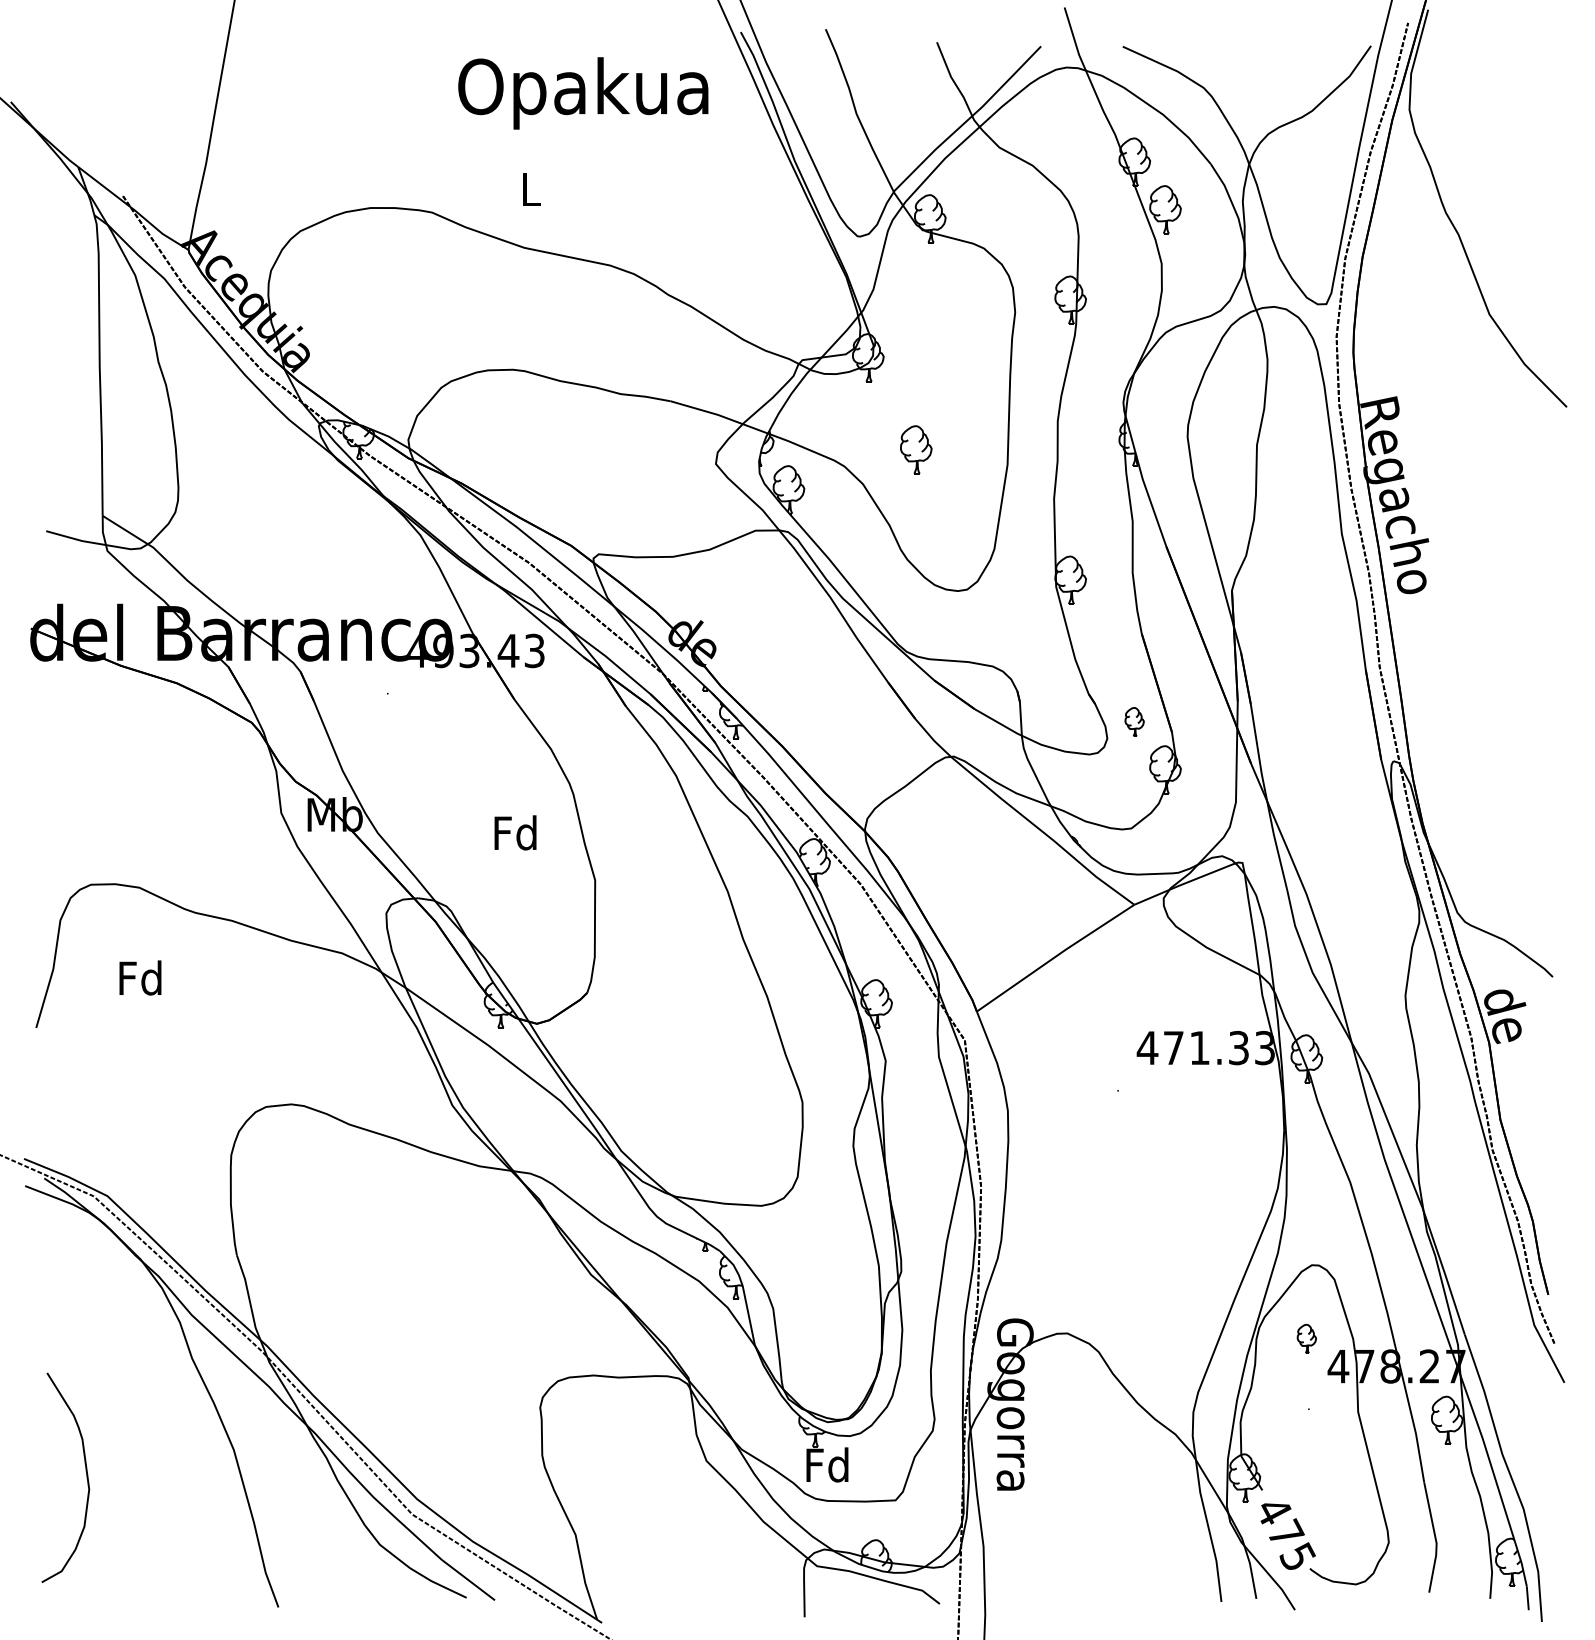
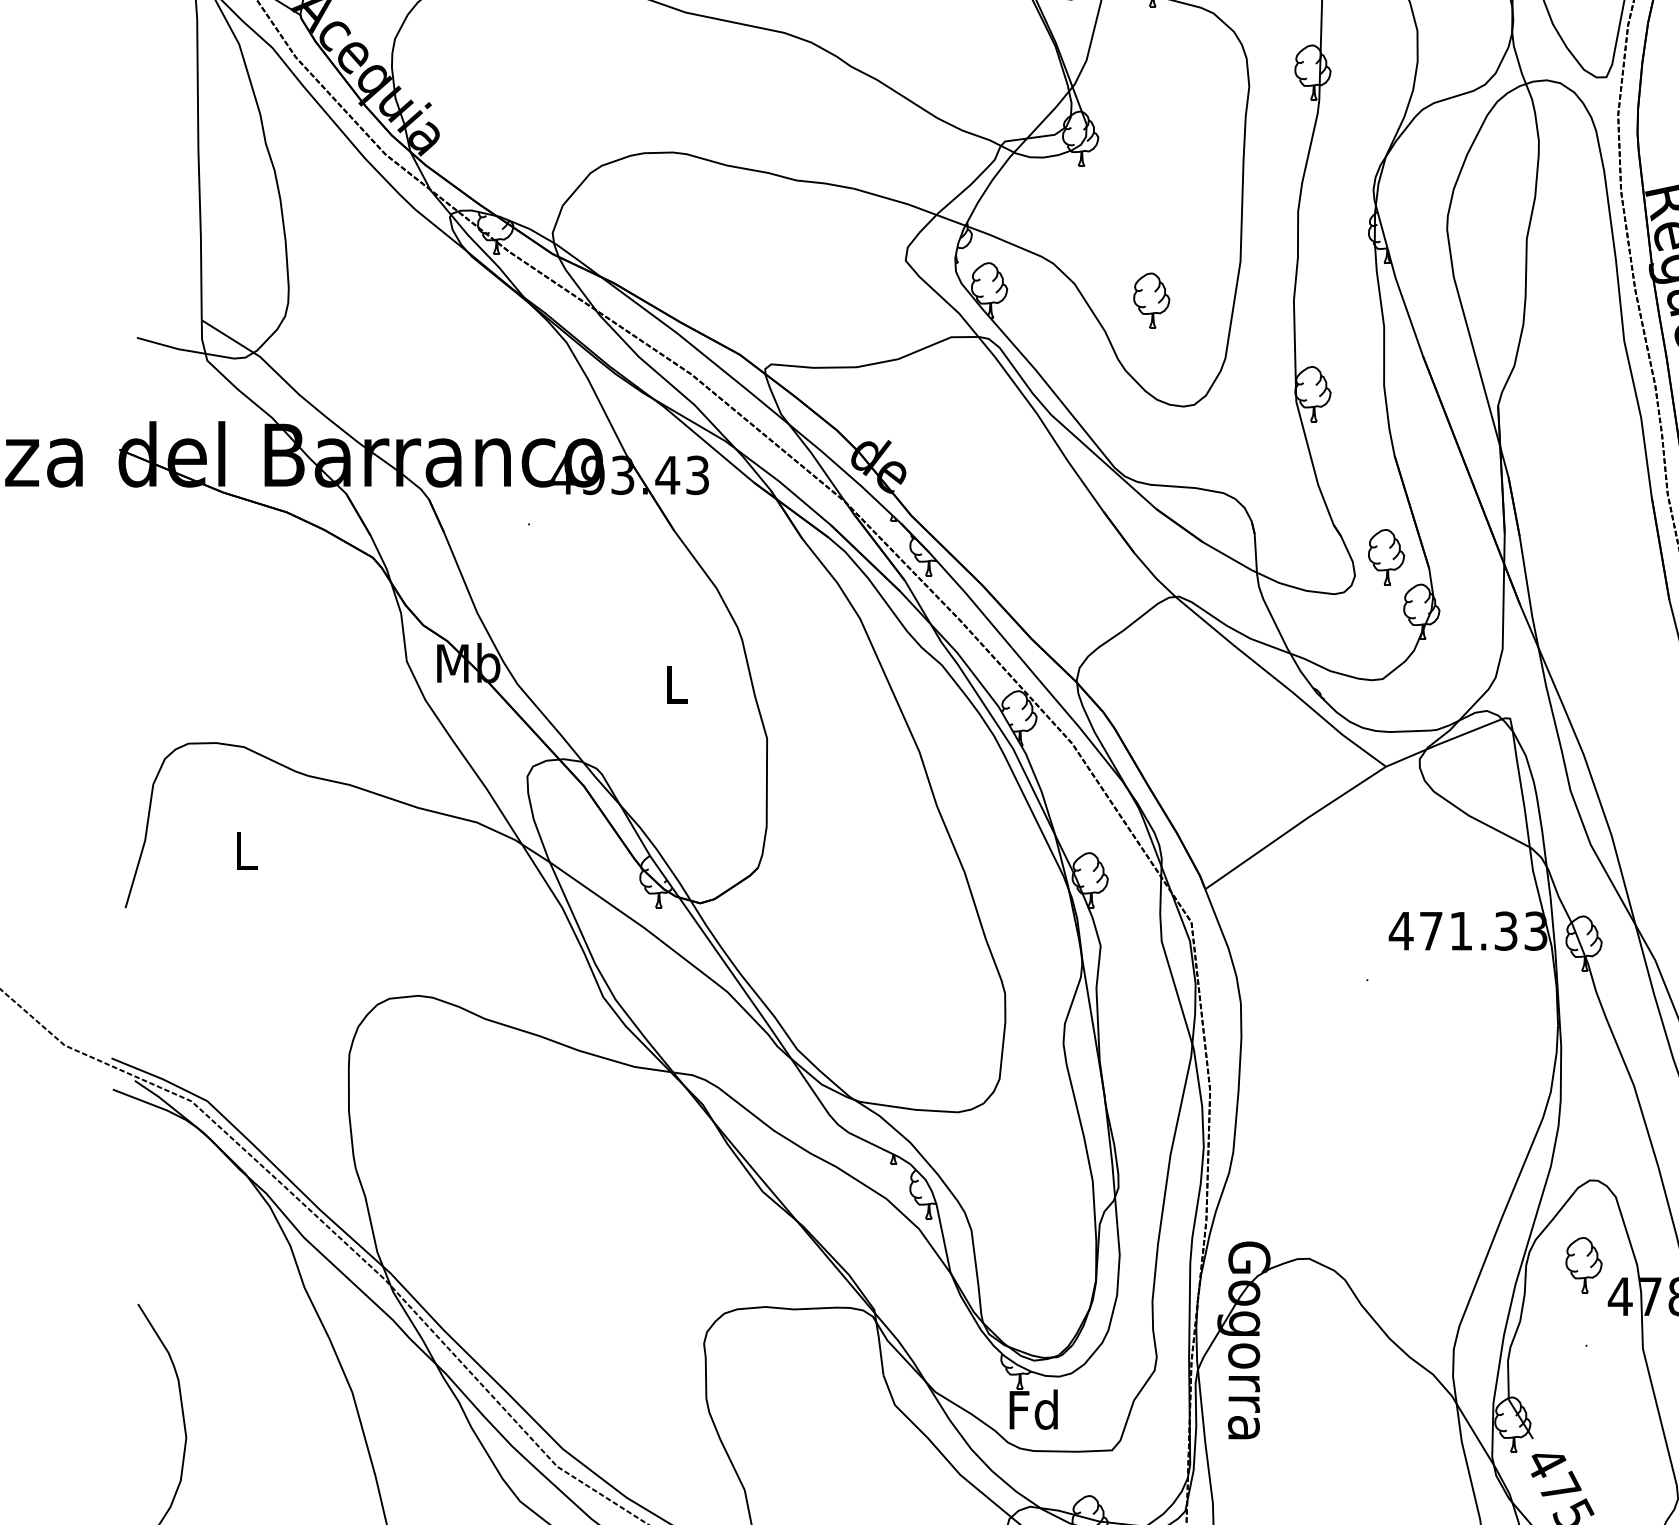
part: (916, 449) -> (1152, 300), moved
part: (1134, 721) -> (1386, 556), size x1.67
text: (515, 832) -> (675, 683), Fd -> L
text: (140, 977) -> (245, 850), Fd -> L
part: (1306, 1338) -> (1583, 1264), size x1.67

